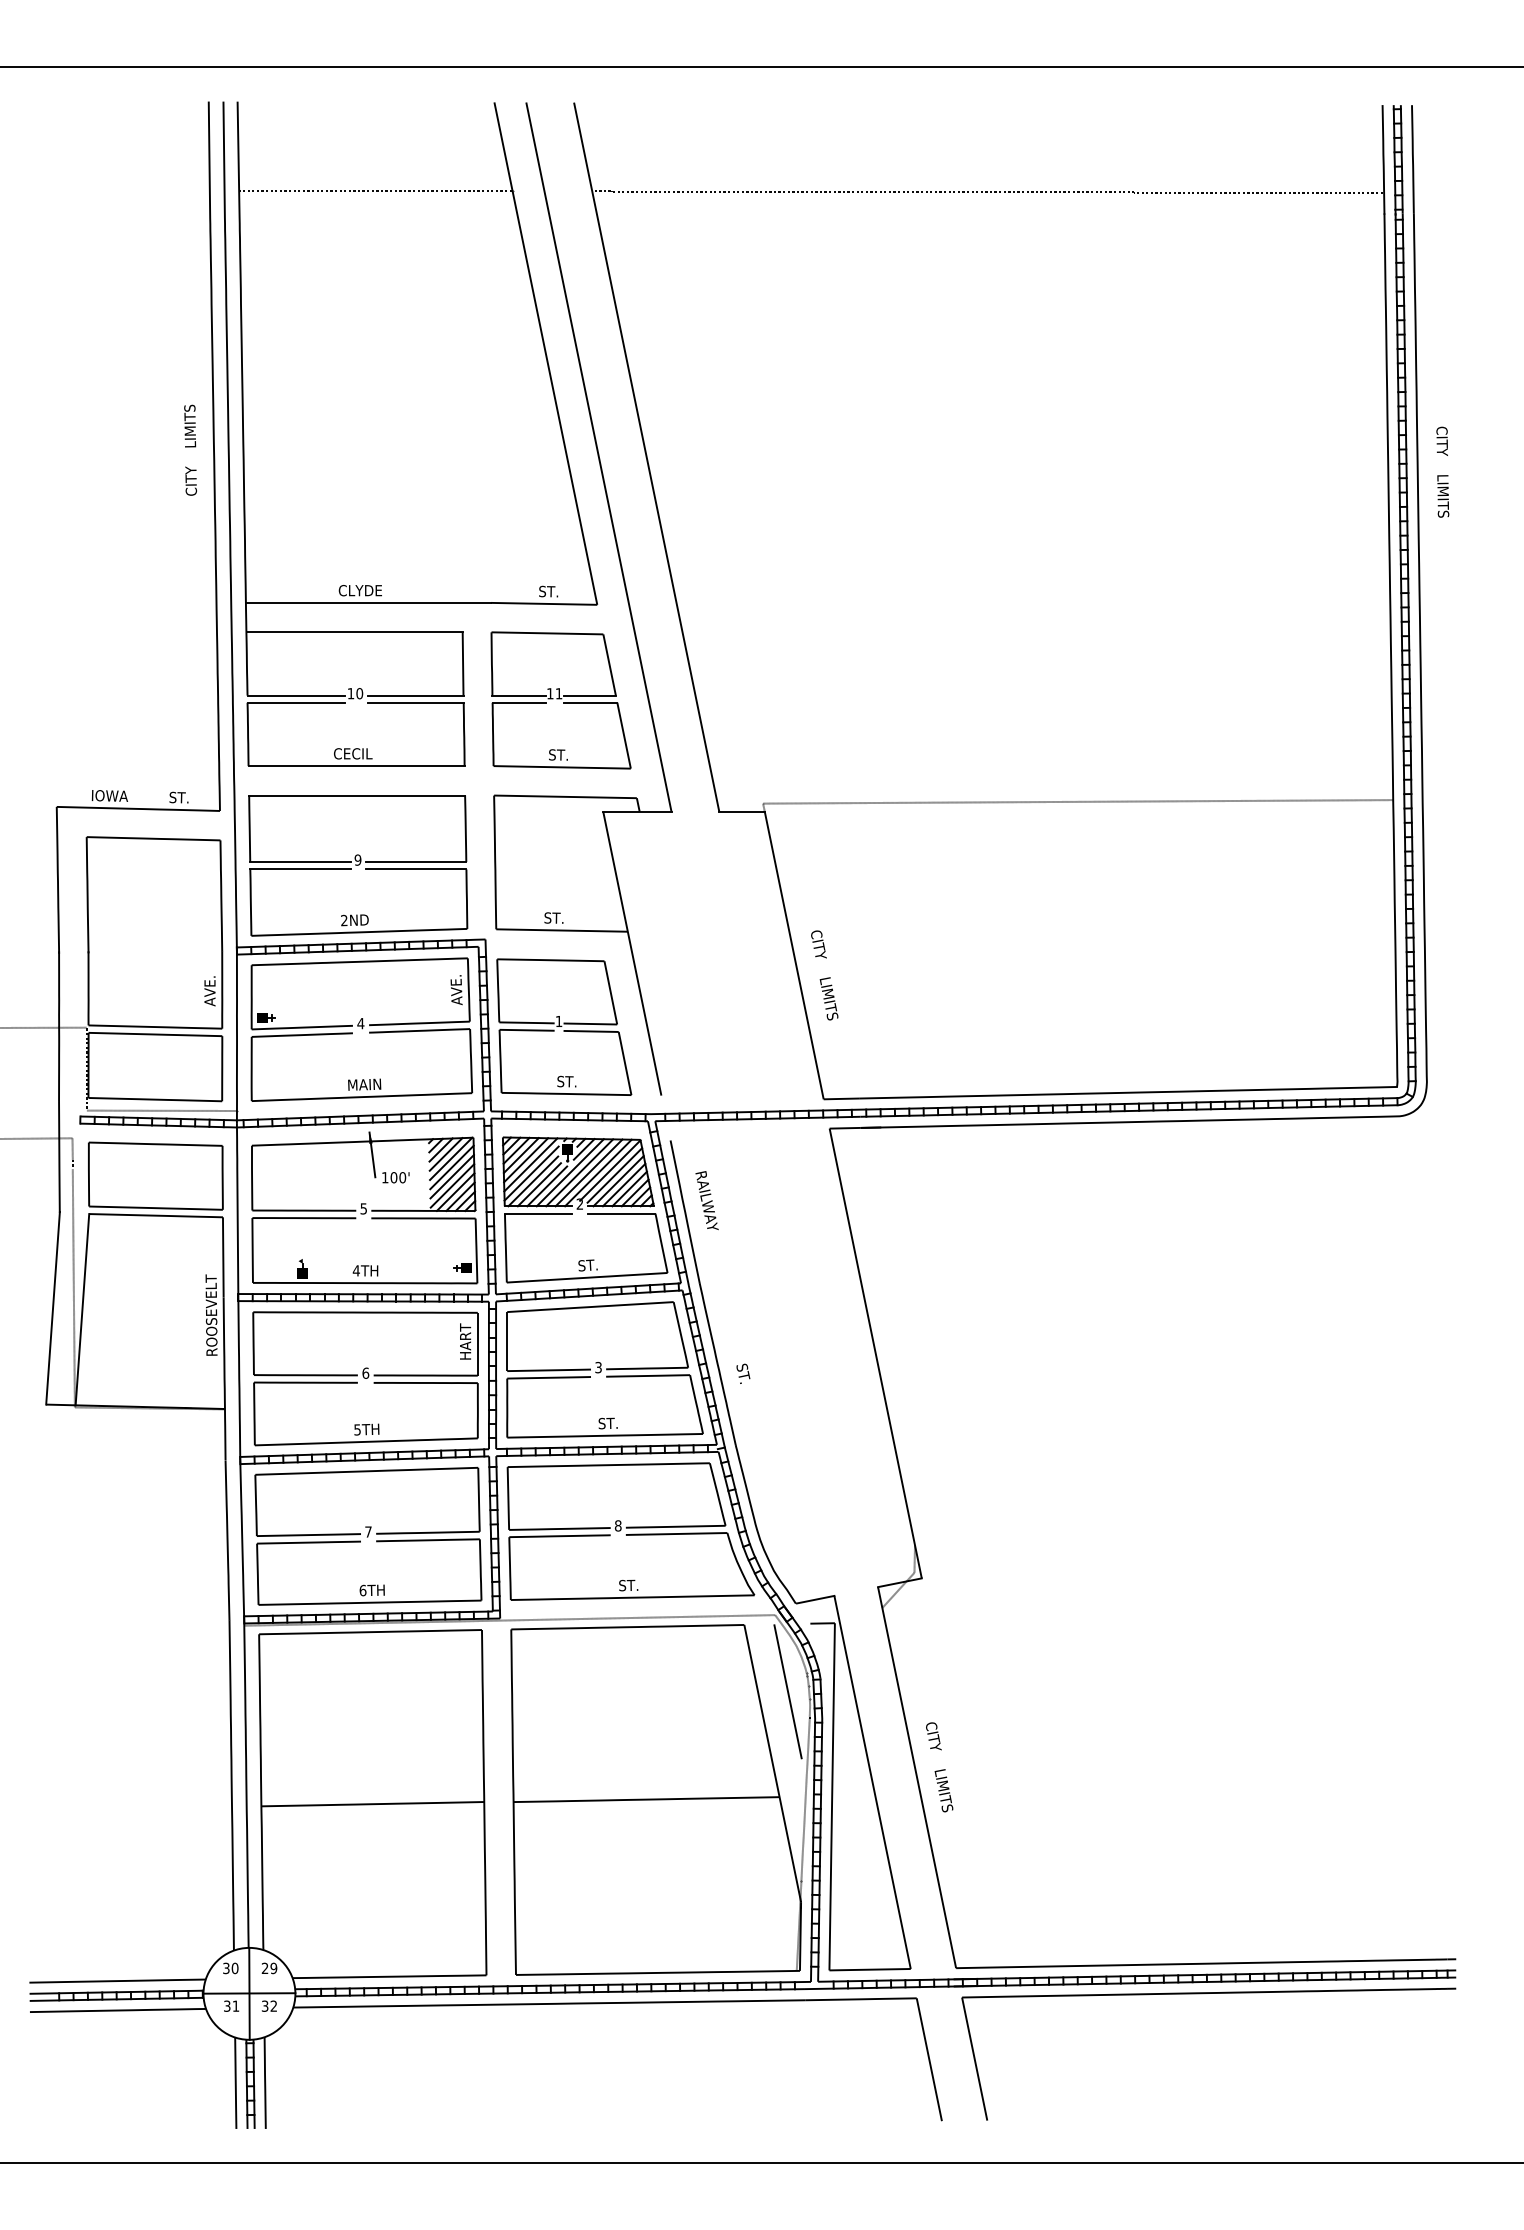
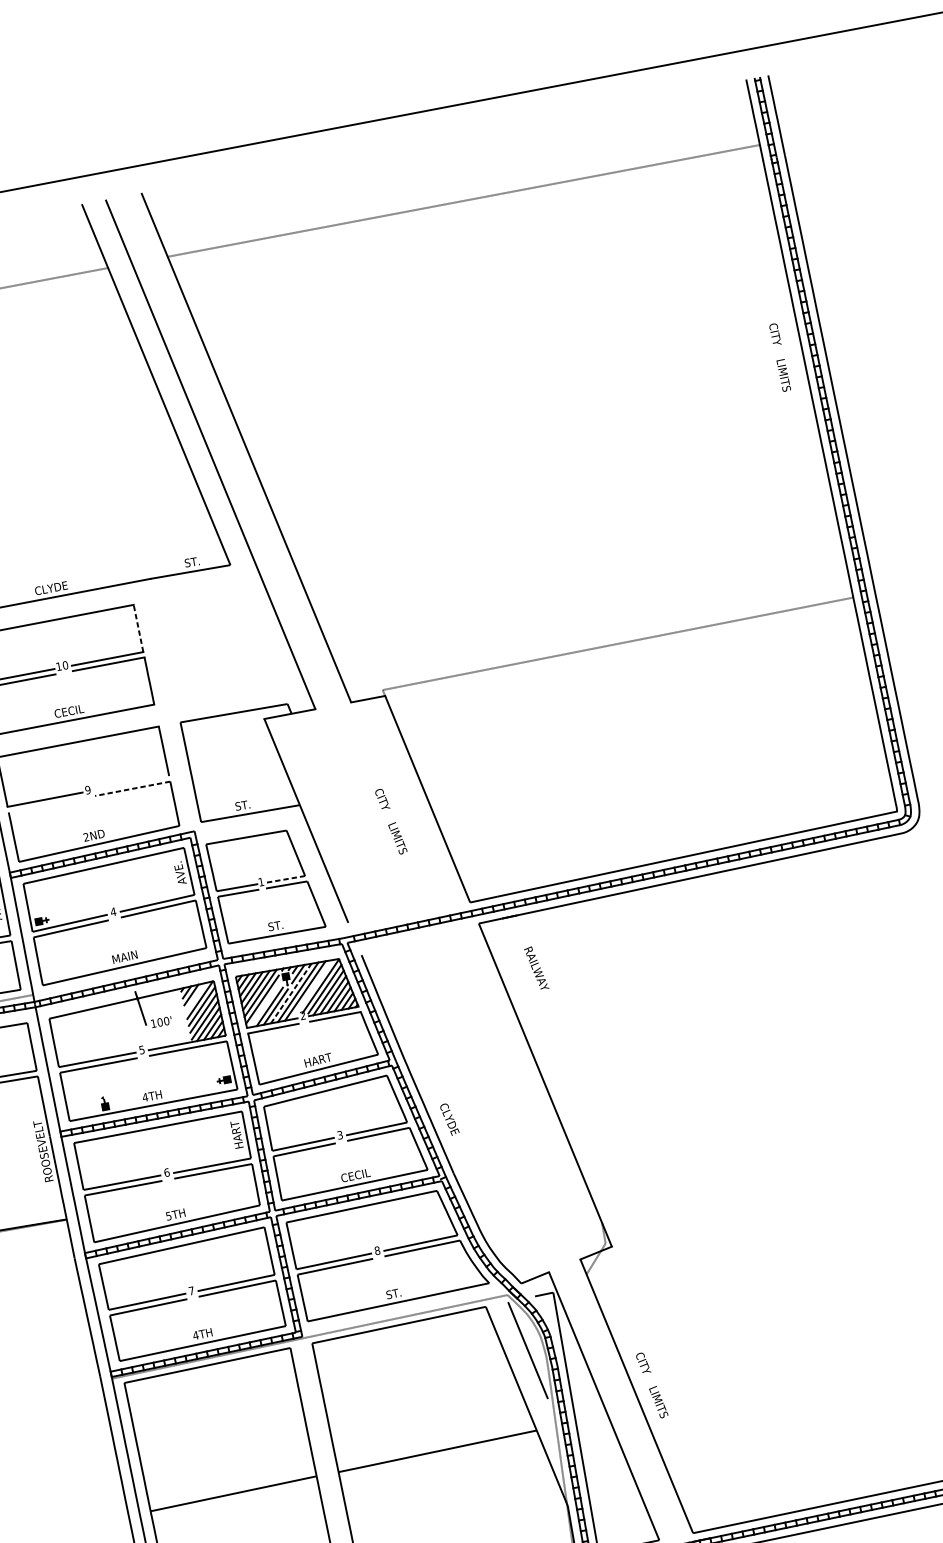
text: (1442, 471) -> (779, 357), moved
line: (463, 663) -> (138, 628), solid -> dashed
part: (560, 700) -> (216, 641), removed
line: (415, 861) -> (131, 782), removed
line: (300, 869) -> (46, 805), removed
line: (415, 869) -> (132, 788), solid -> dashed
text: (824, 975) -> (391, 821), moved
line: (590, 1024) -> (285, 879), solid -> dashed
line: (445, 1154) -> (195, 997), removed
line: (570, 1172) -> (291, 993), solid -> dashed
line: (598, 1172) -> (312, 989), removed
line: (533, 1181) -> (264, 1005), removed
text: (706, 1200) -> (536, 968), moved
text: (588, 1264) -> (317, 1059), ST. -> HART
text: (743, 1373) -> (449, 1118), ST. -> CLYDE
text: (608, 1423) -> (355, 1175), ST. -> CECIL
text: (362, 1590) -> (195, 1335), 6TH -> 4TH

